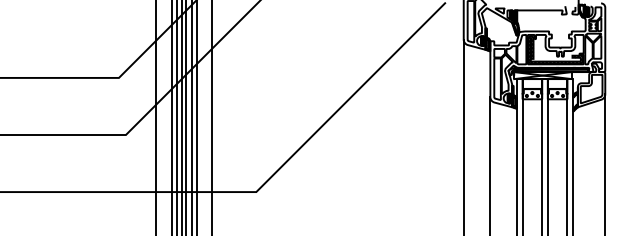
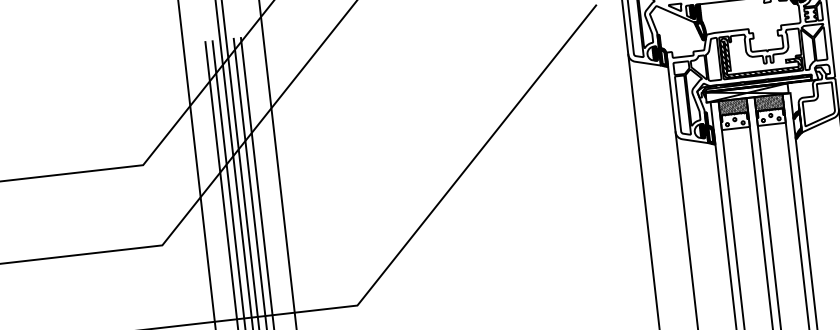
hatch: (532, 83) -> (733, 105), added
hatch: (556, 86) -> (768, 106), added

